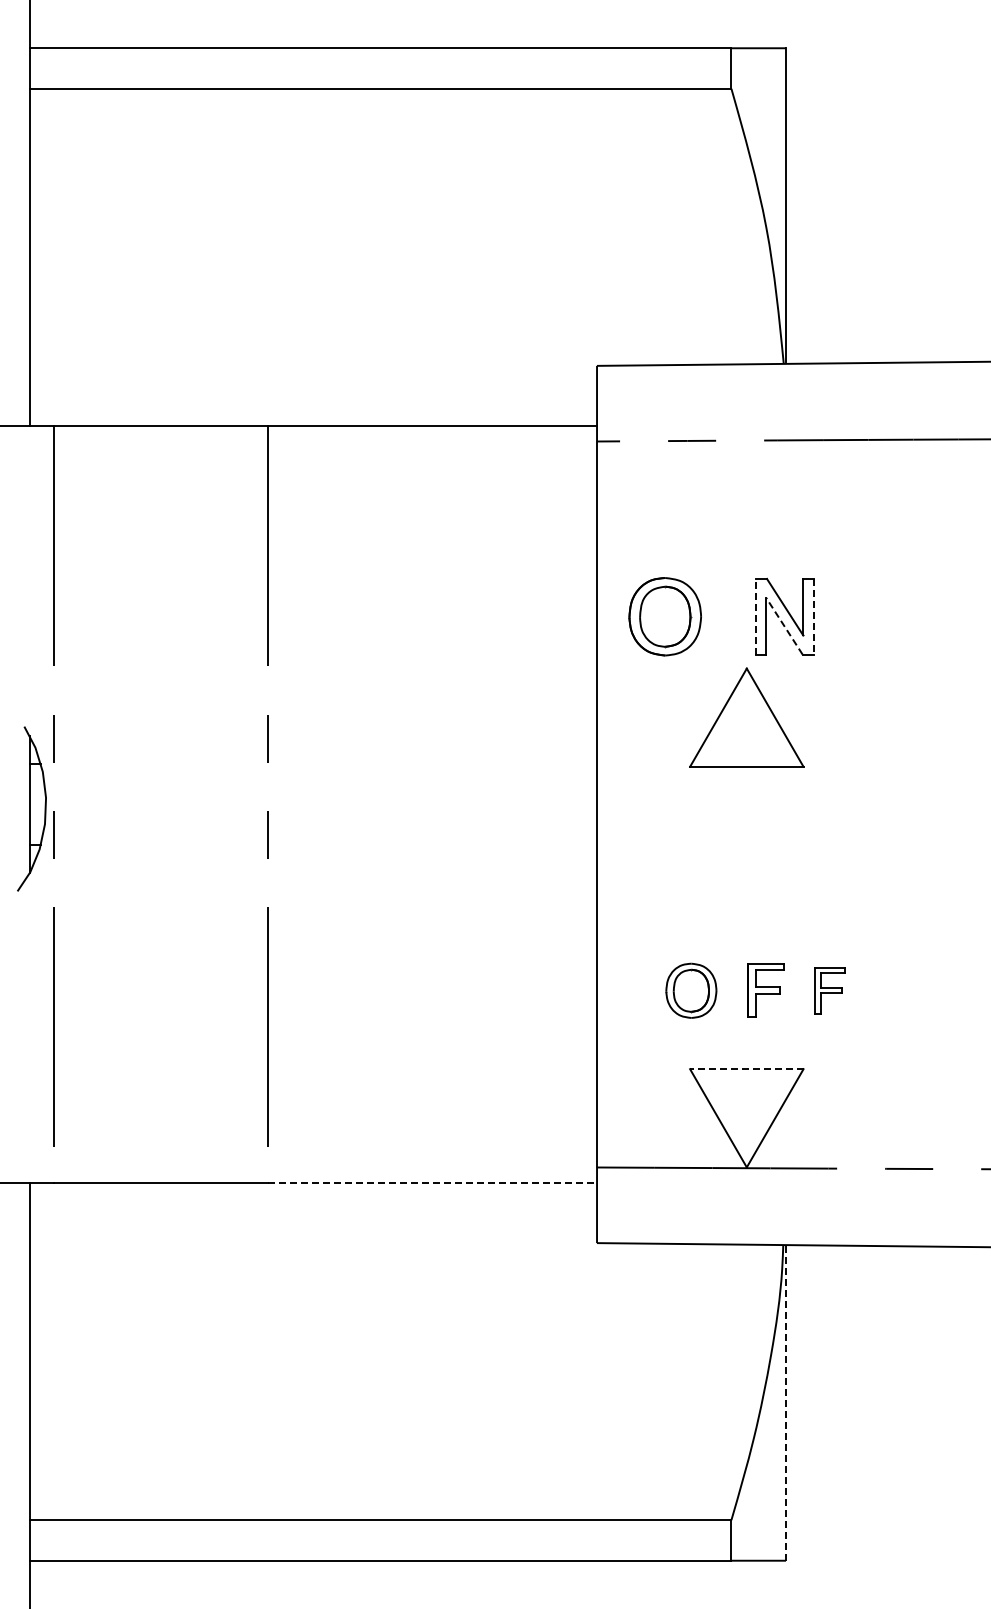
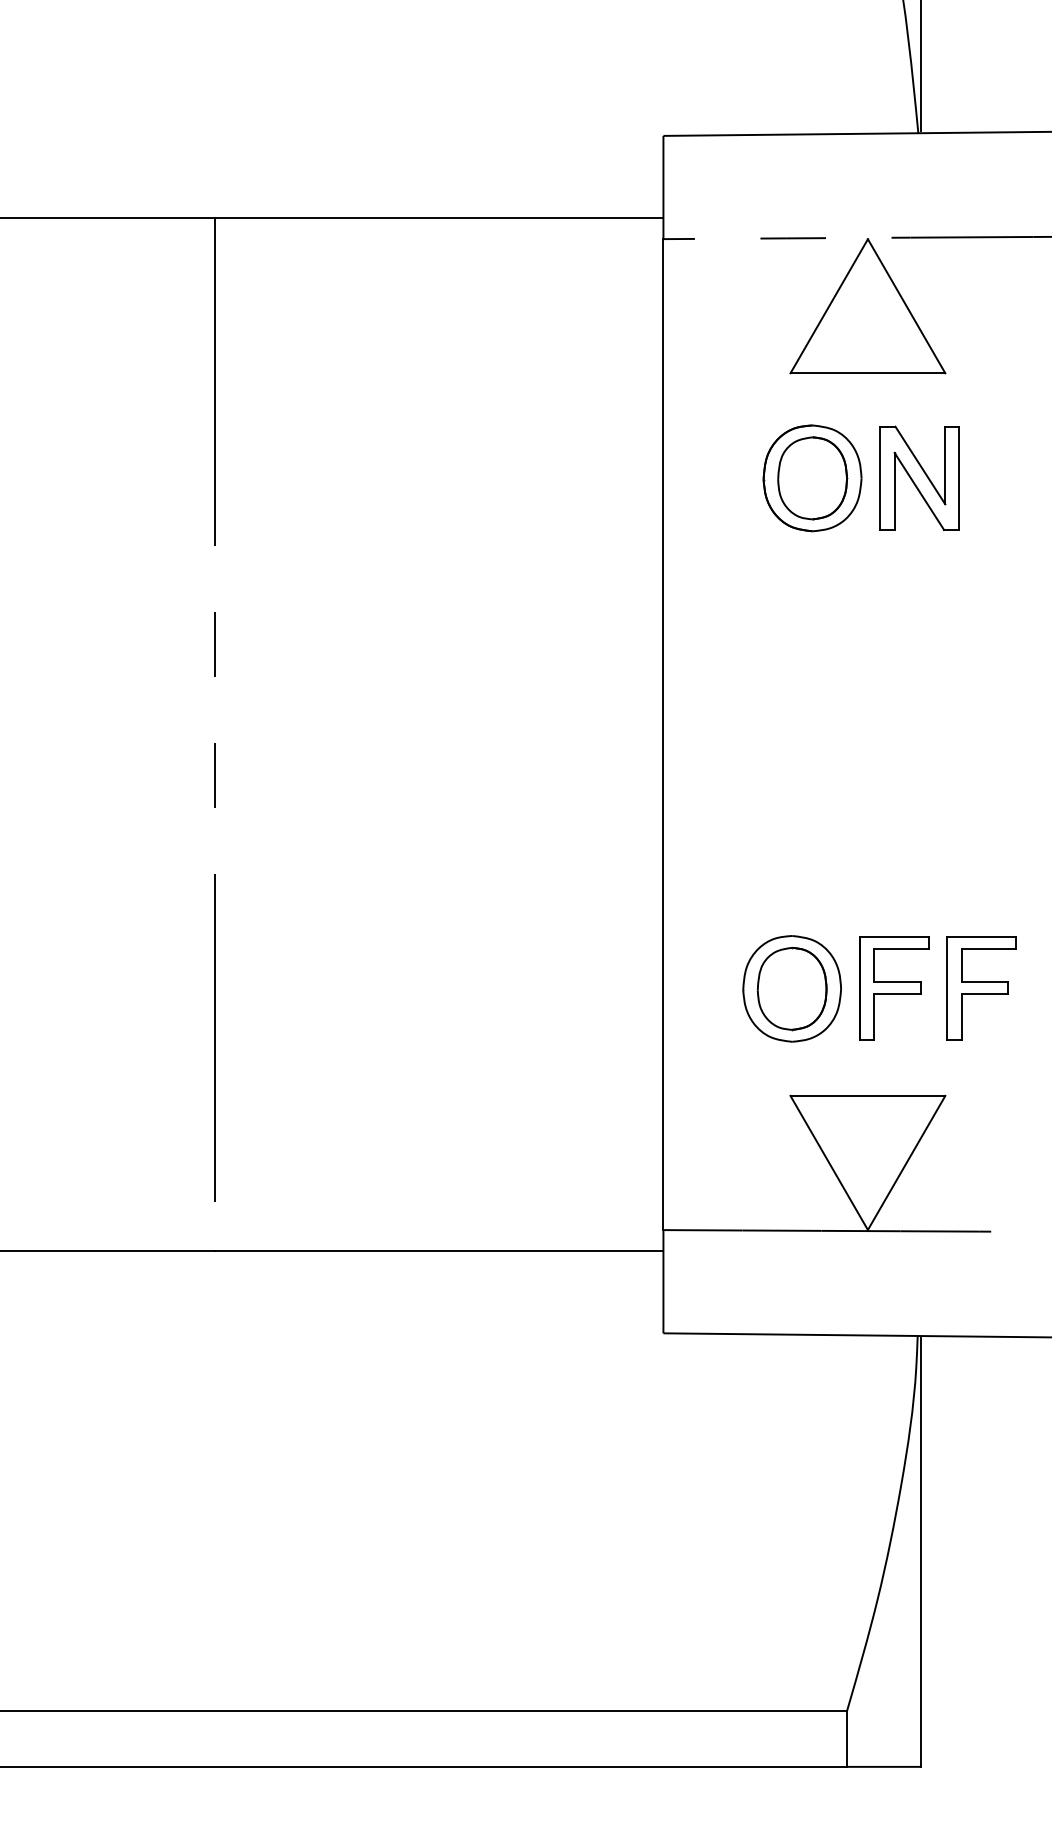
part: (664, 616) -> (811, 478), moved
line: (755, 616) -> (879, 478), dashed -> solid
line: (813, 616) -> (958, 478), dashed -> solid
line: (784, 626) -> (919, 491), dashed -> solid
part: (746, 717) -> (867, 306), moved
part: (691, 990) -> (792, 988), size x1.43
part: (765, 990) -> (893, 988), size x1.43
part: (829, 990) -> (980, 988), size x1.67
line: (746, 1069) -> (867, 1096), dashed -> solid
line: (433, 1182) -> (440, 1250), dashed -> solid
line: (785, 1403) -> (920, 1552), dashed -> solid

